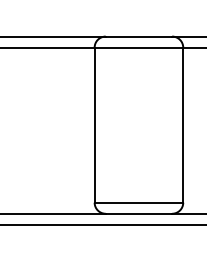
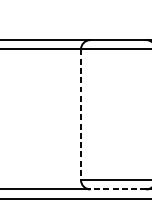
line: (94, 125) -> (80, 115), solid -> dashed
line: (138, 213) -> (117, 189), solid -> dashed

